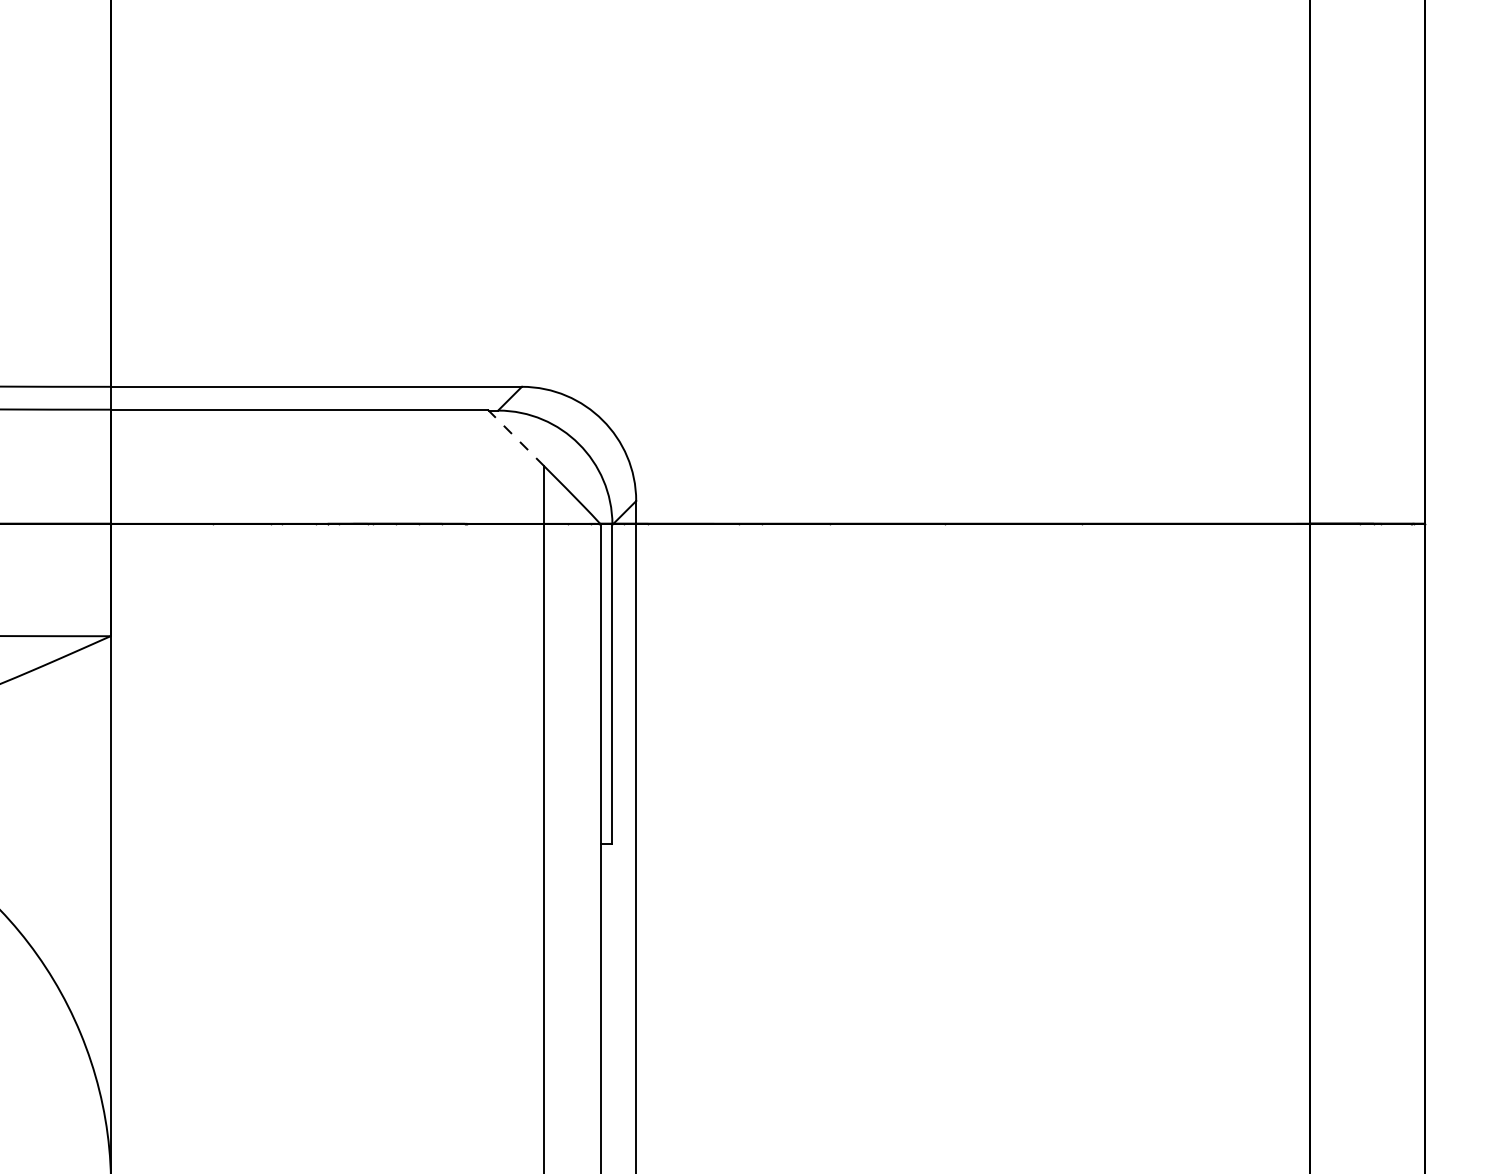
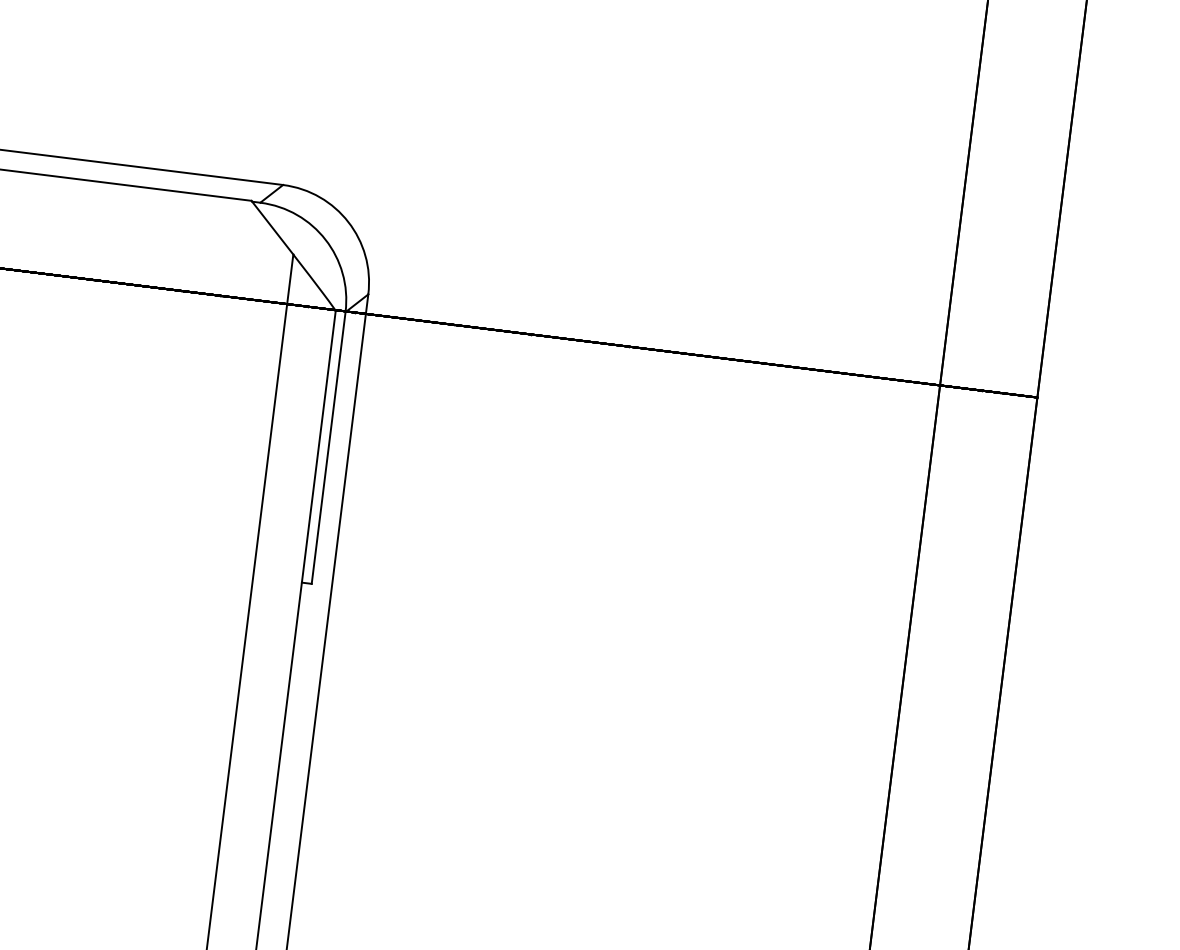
line: (515, 437) -> (272, 227), dashed -> solid

